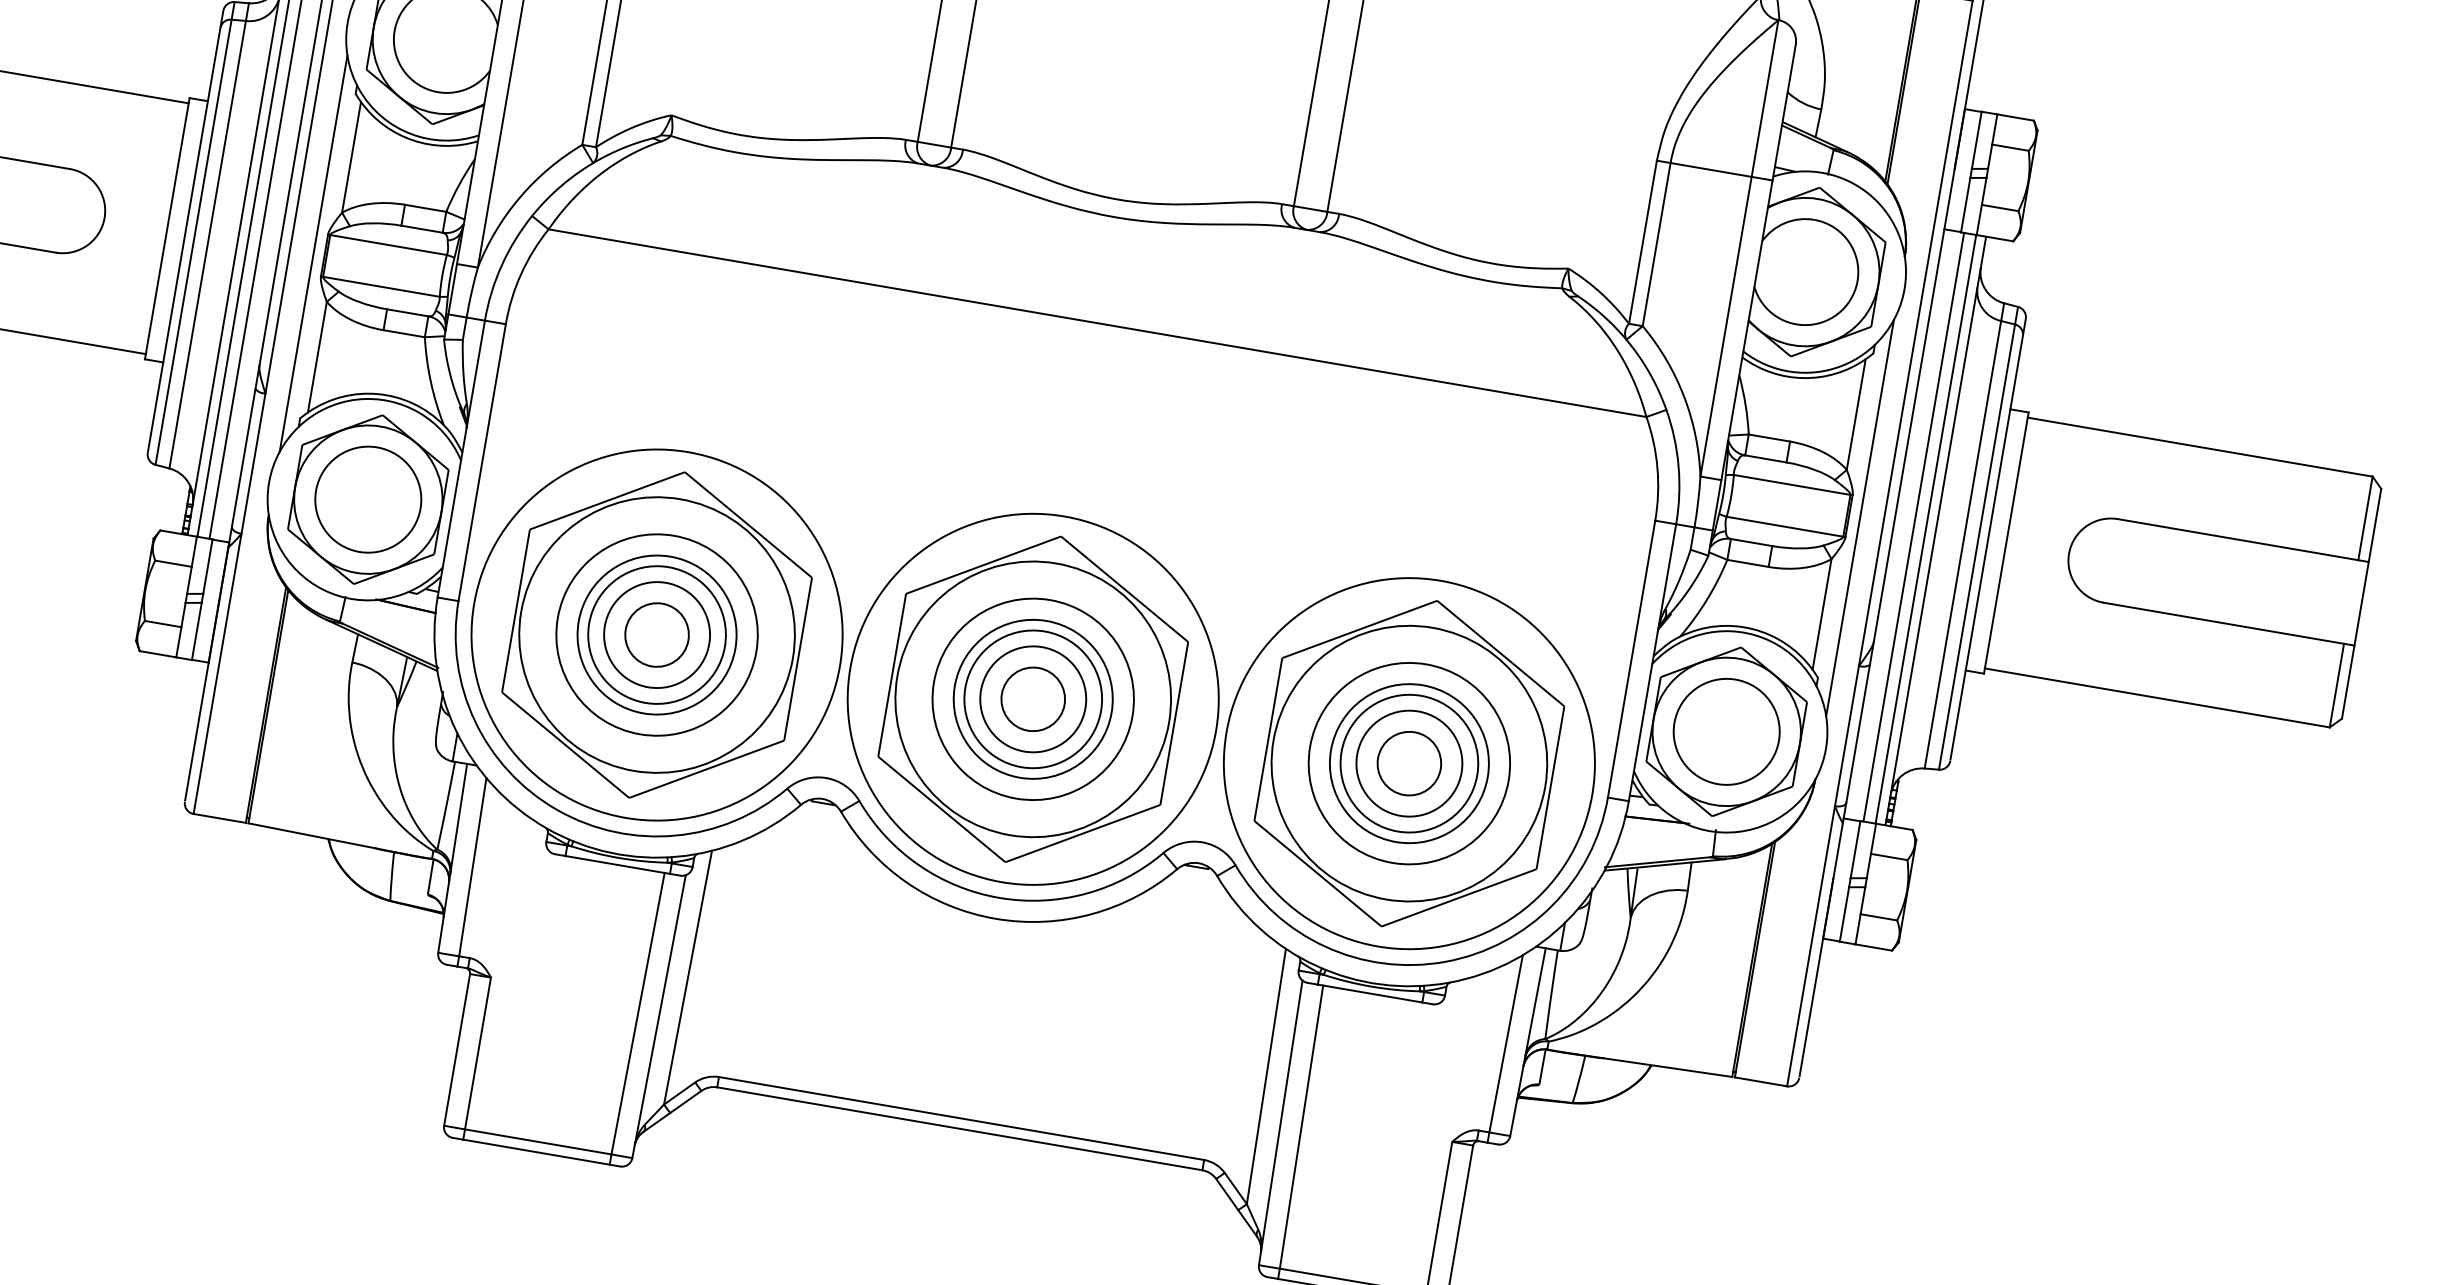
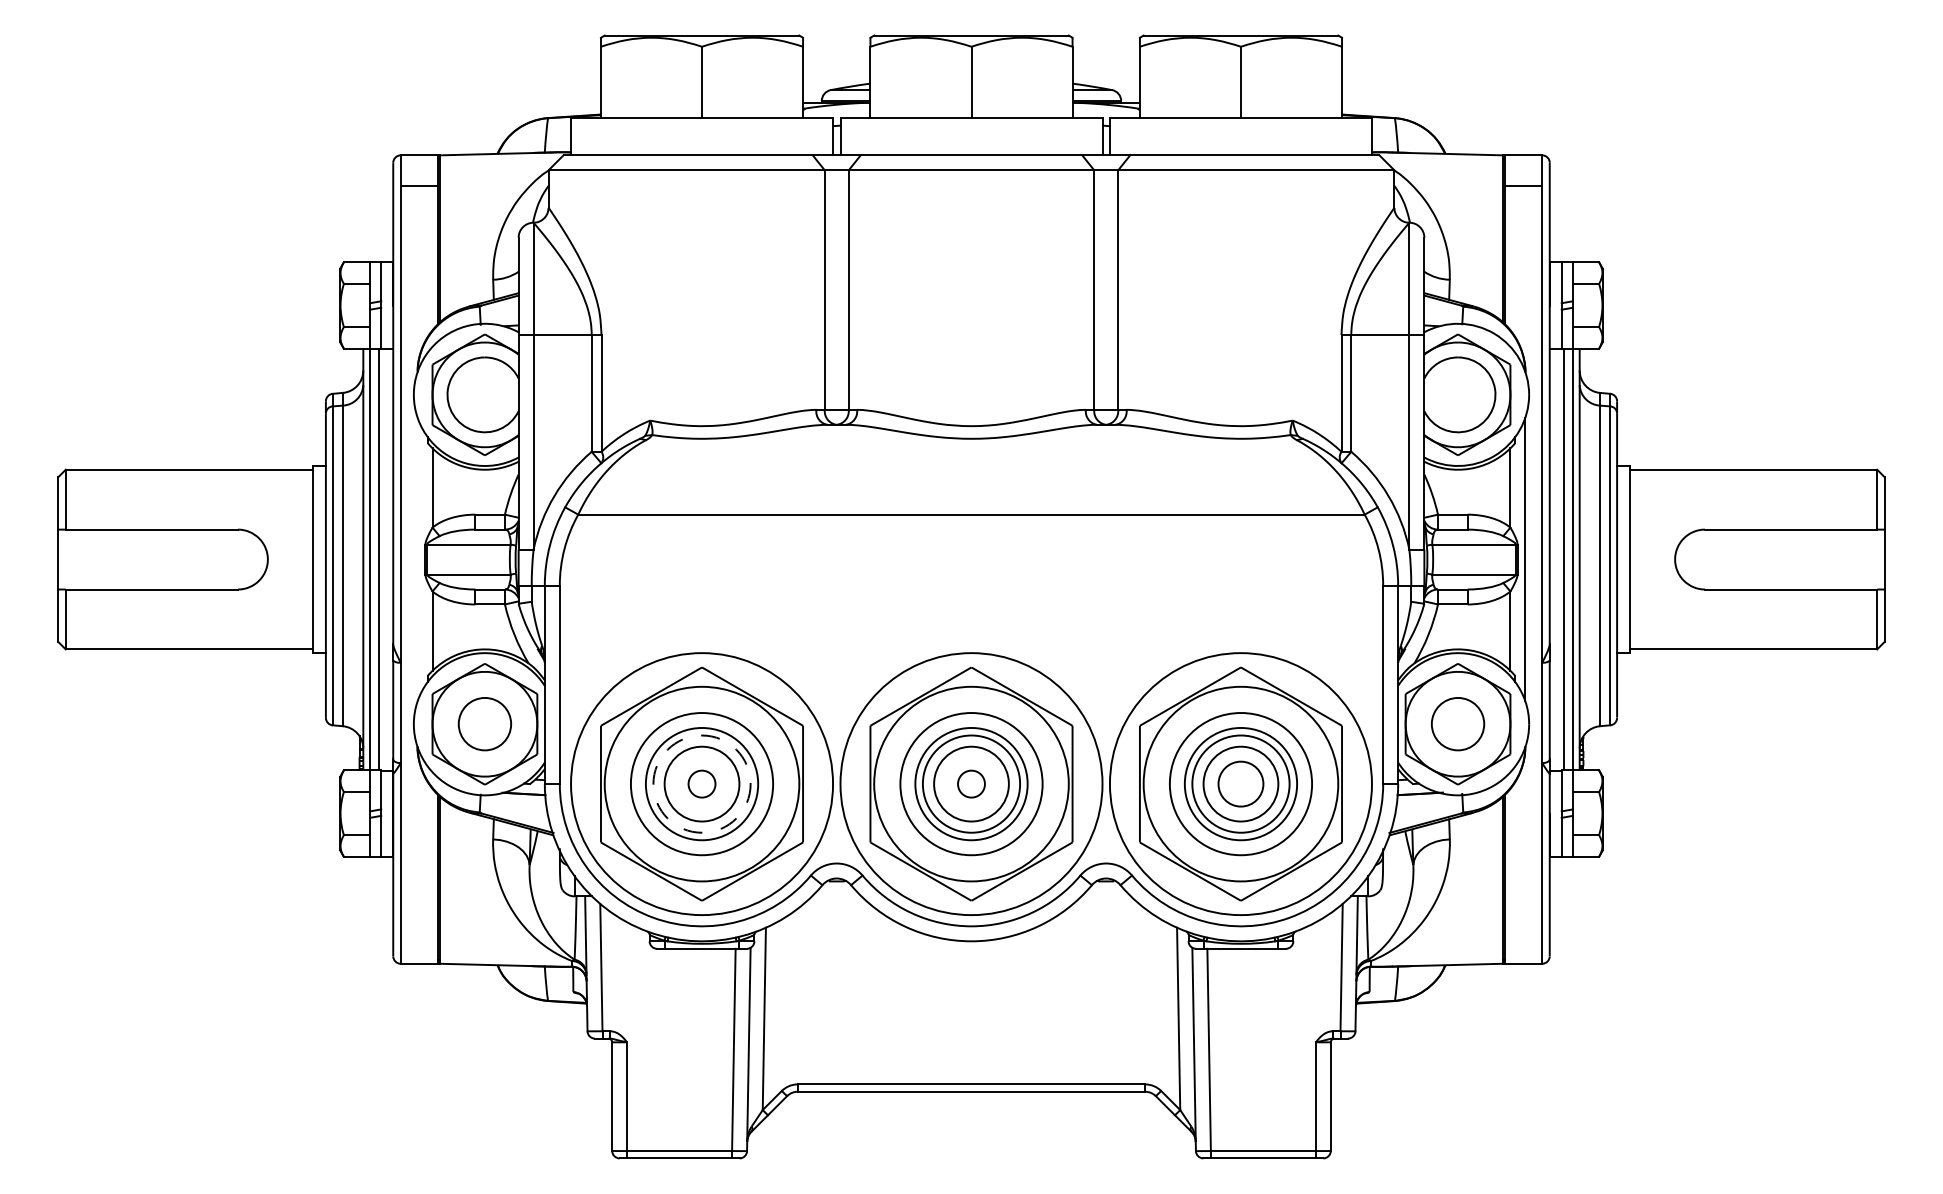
line: (313, 253) -> (417, 559), removed
circle: (367, 498) -> (484, 723), size x0.7
circle: (656, 634) -> (701, 783), size x0.6
circle: (656, 634) -> (701, 783), solid -> dashed
circle: (1033, 698) -> (971, 783), size x0.6
circle: (1726, 730) -> (1457, 723), size x0.7

